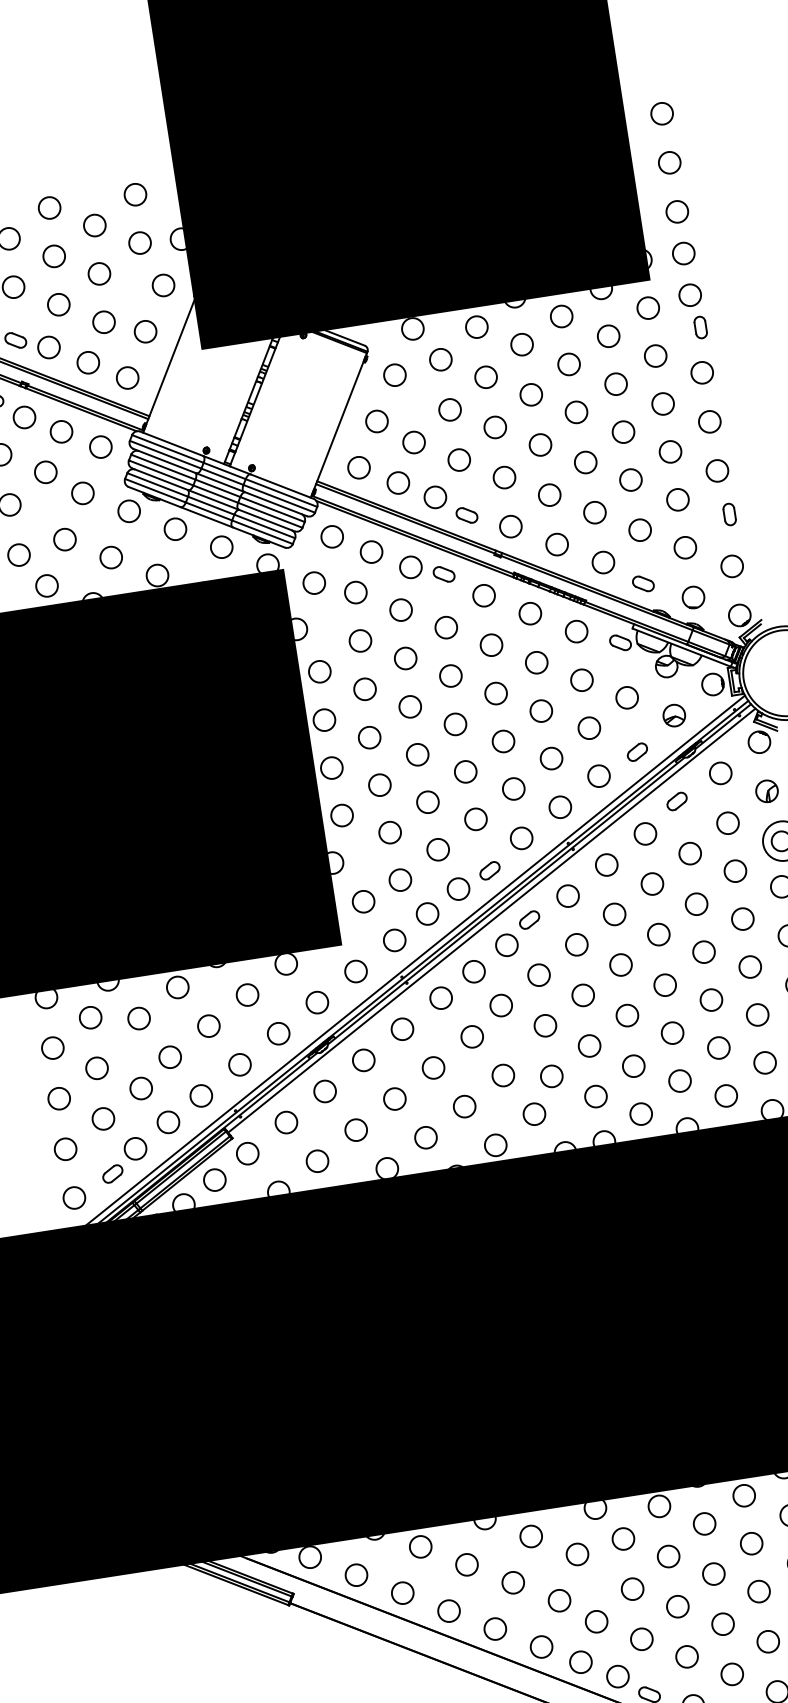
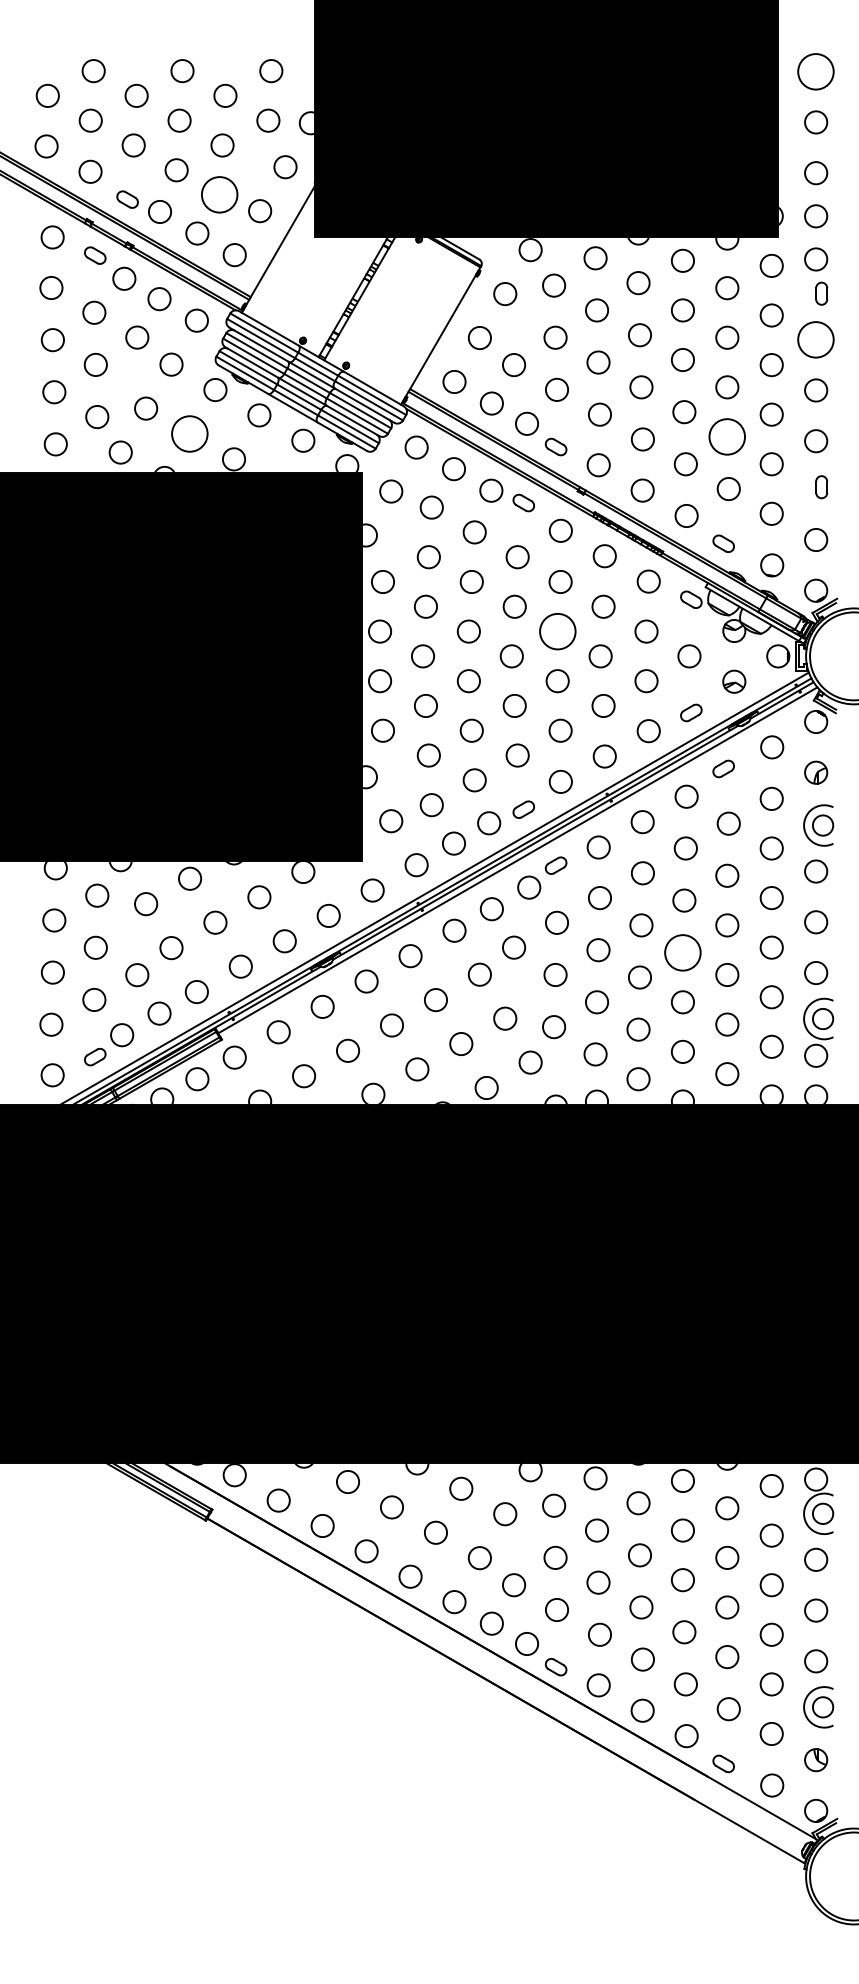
circle: (662, 113) -> (816, 71), size x1.6
circle: (104, 322) -> (219, 195), size x1.6
circle: (702, 372) -> (816, 339), size x1.6
circle: (631, 479) -> (727, 436), size x1.6
circle: (111, 557) -> (190, 433), size x1.6
circle: (495, 693) -> (557, 631), size x1.6
circle: (664, 985) -> (682, 952), size x1.6

